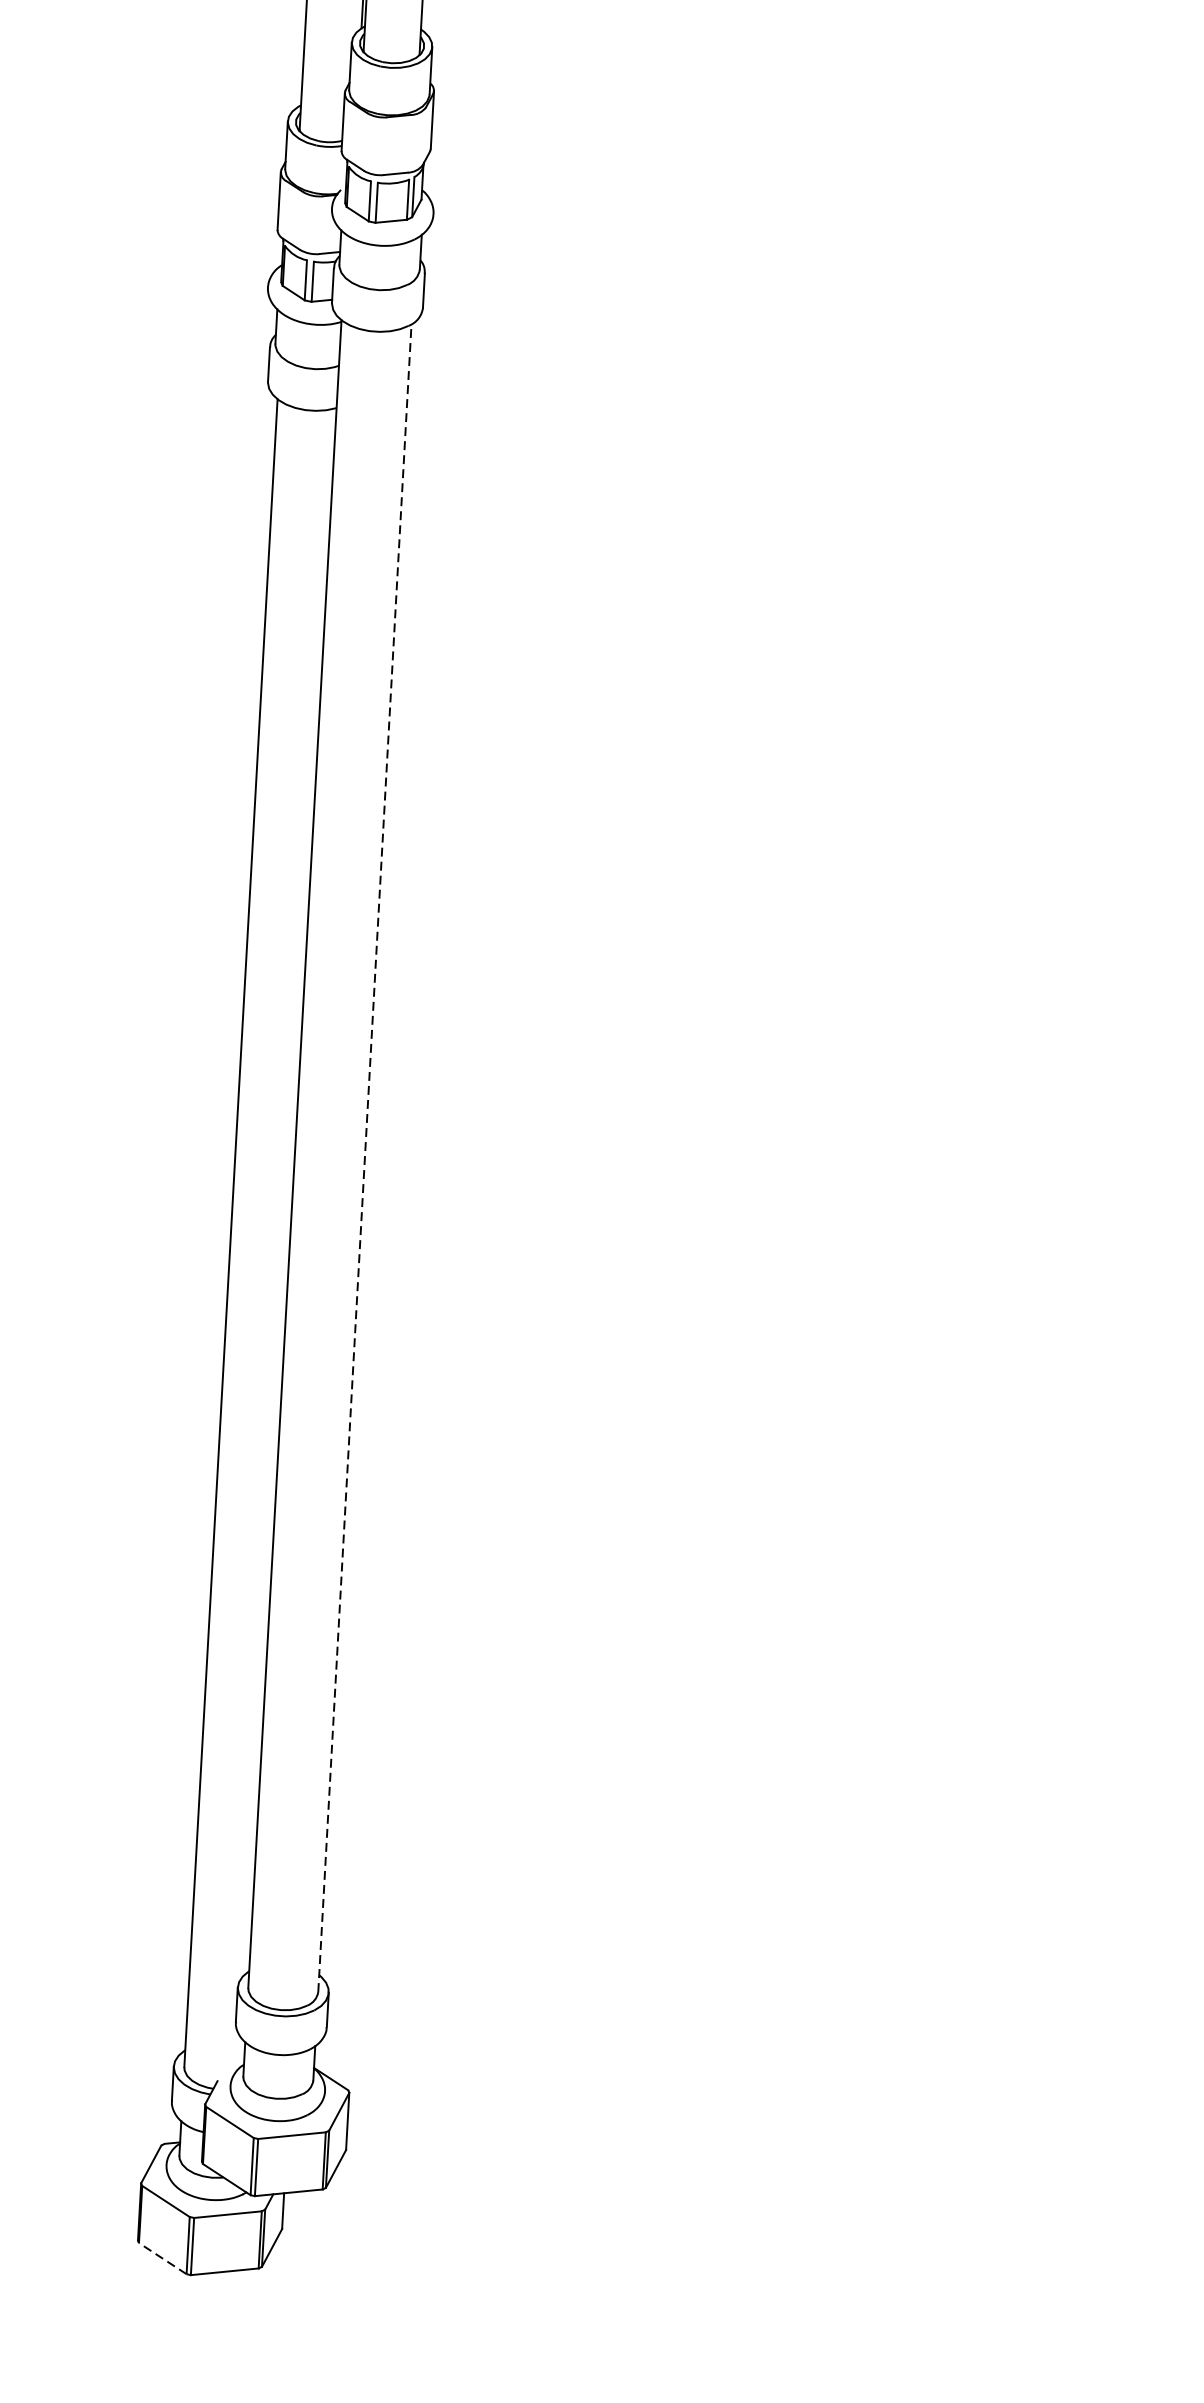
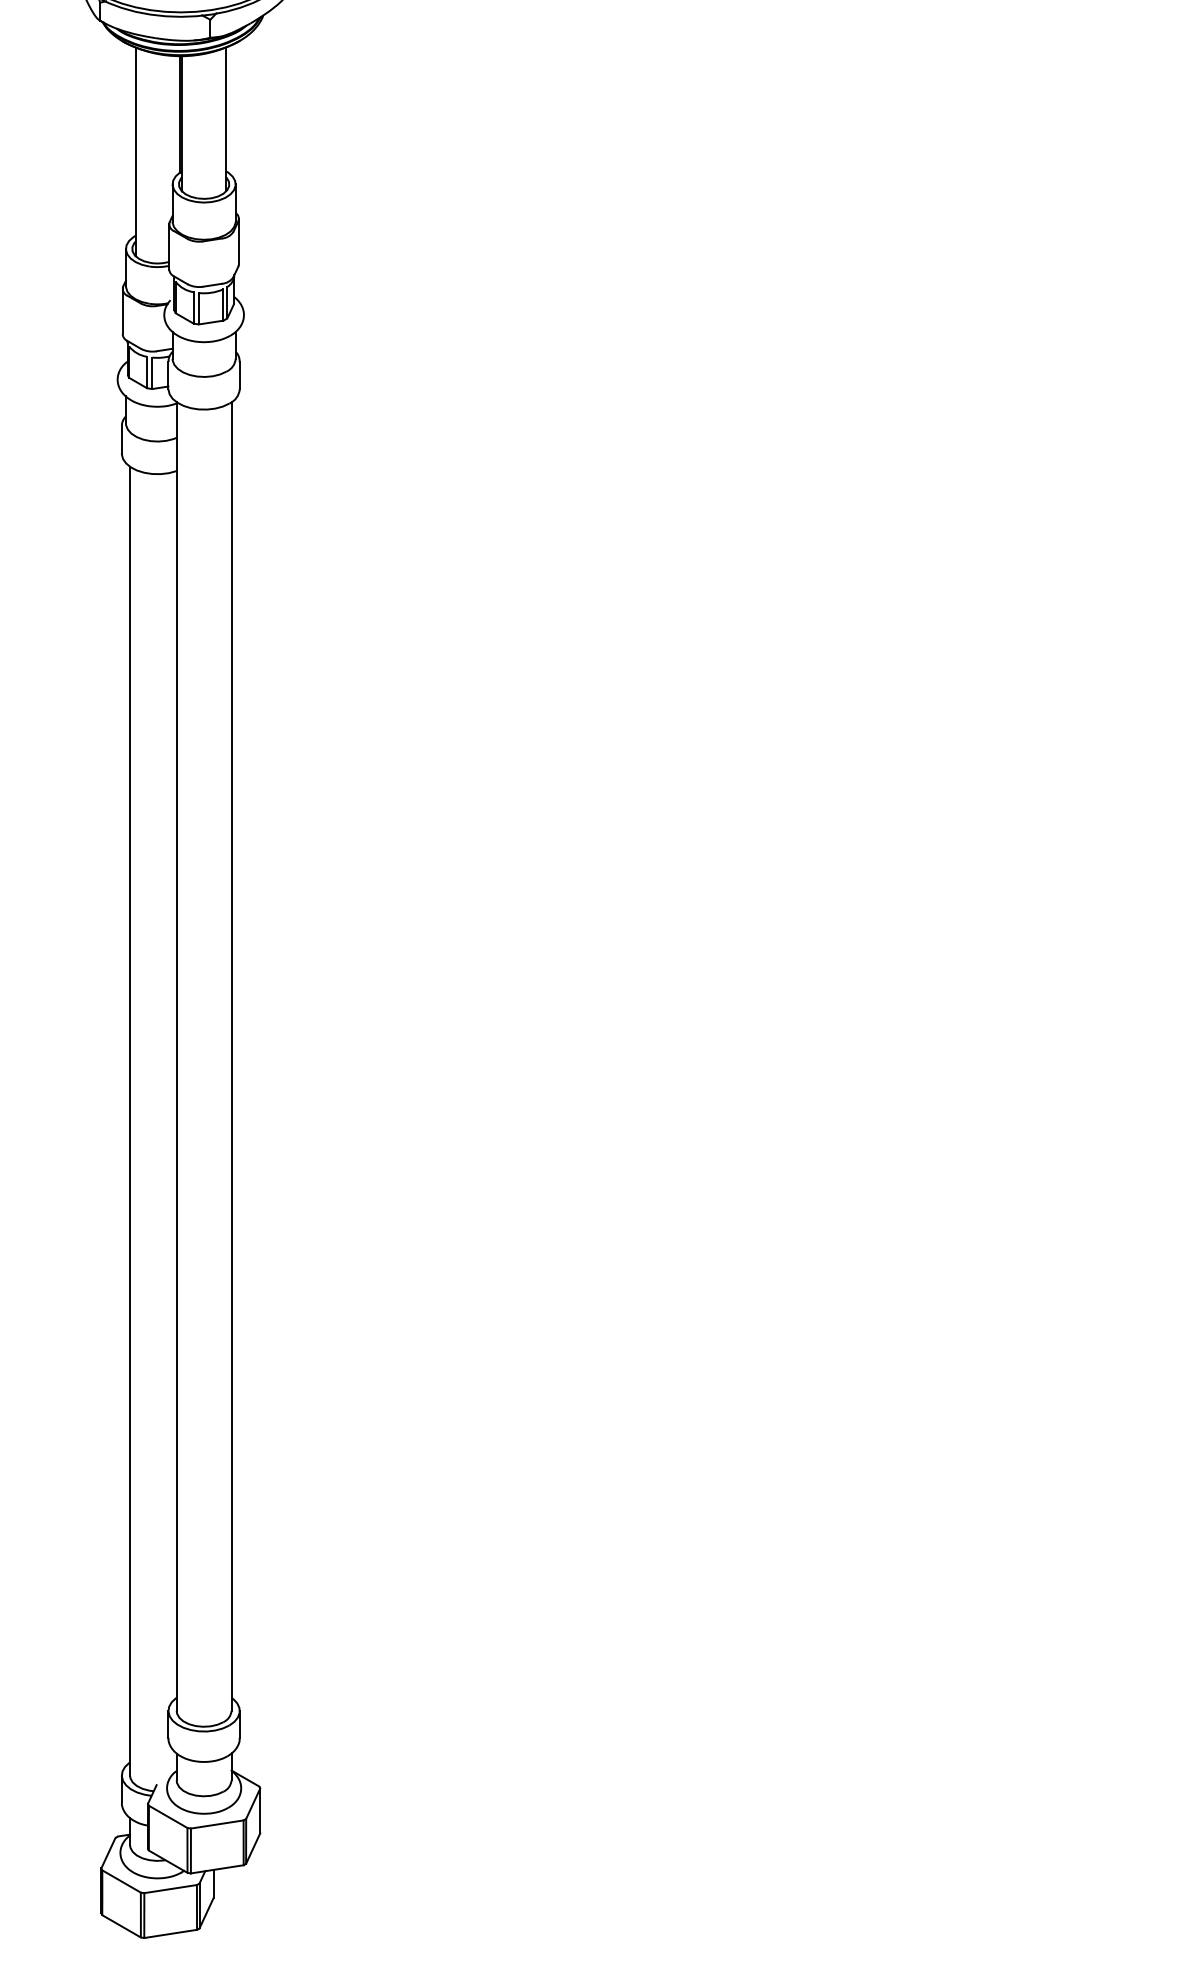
line: (364, 1158) -> (231, 1056), dashed -> solid
line: (162, 2258) -> (121, 1926), dashed -> solid

